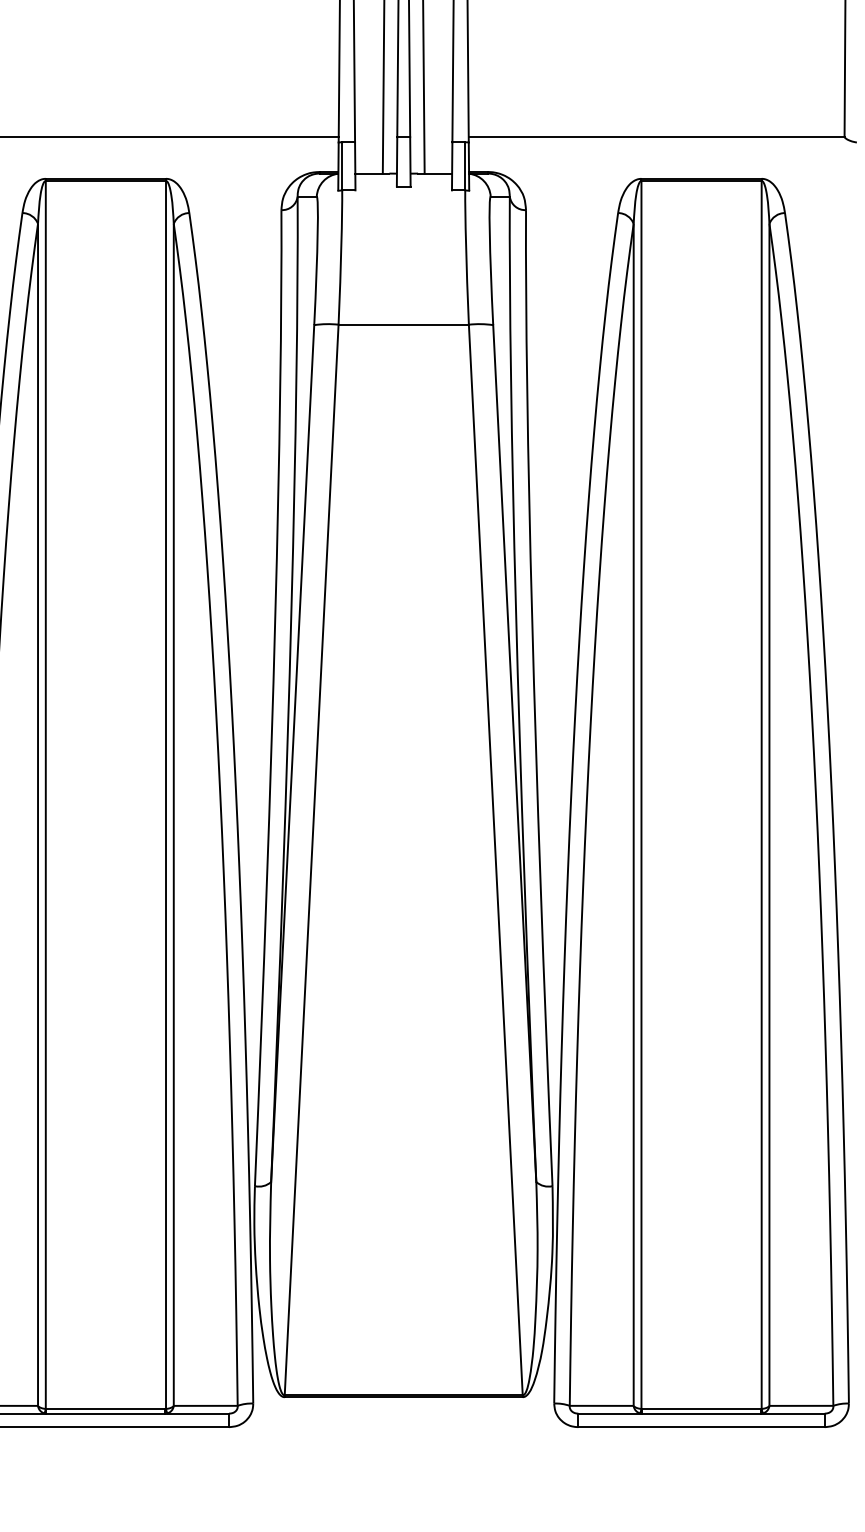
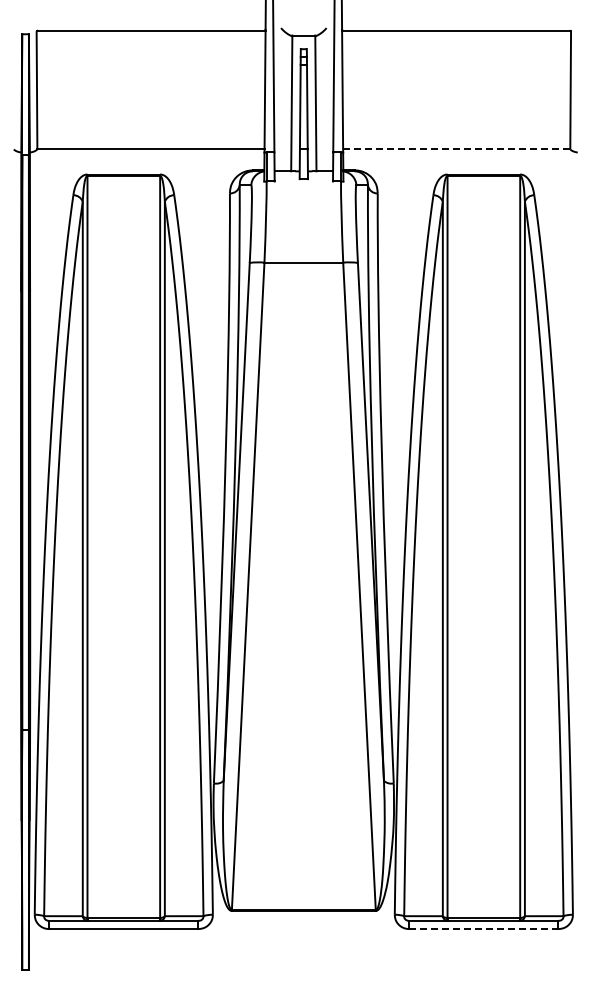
line: (656, 137) -> (456, 149), solid -> dashed
line: (702, 1427) -> (484, 929), solid -> dashed

